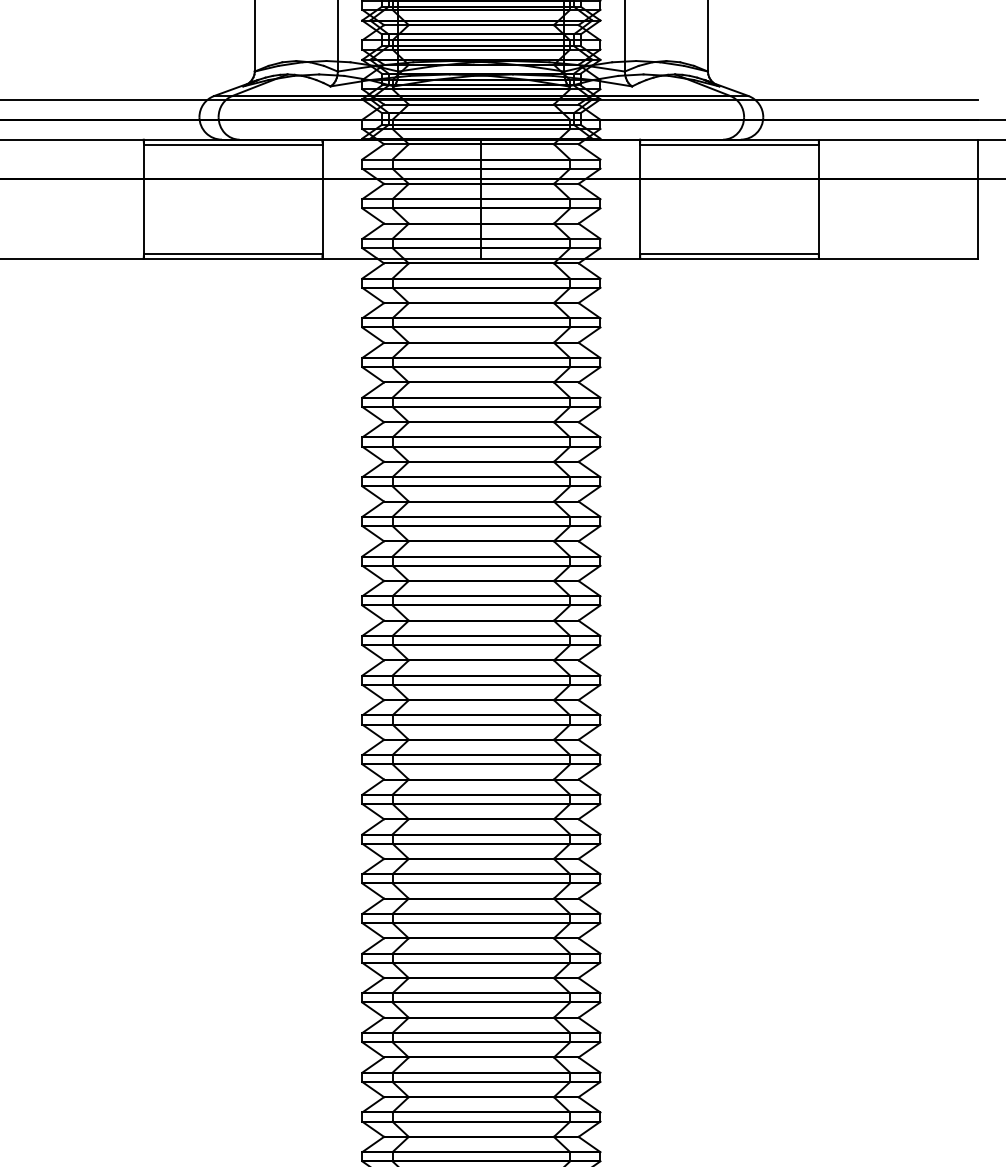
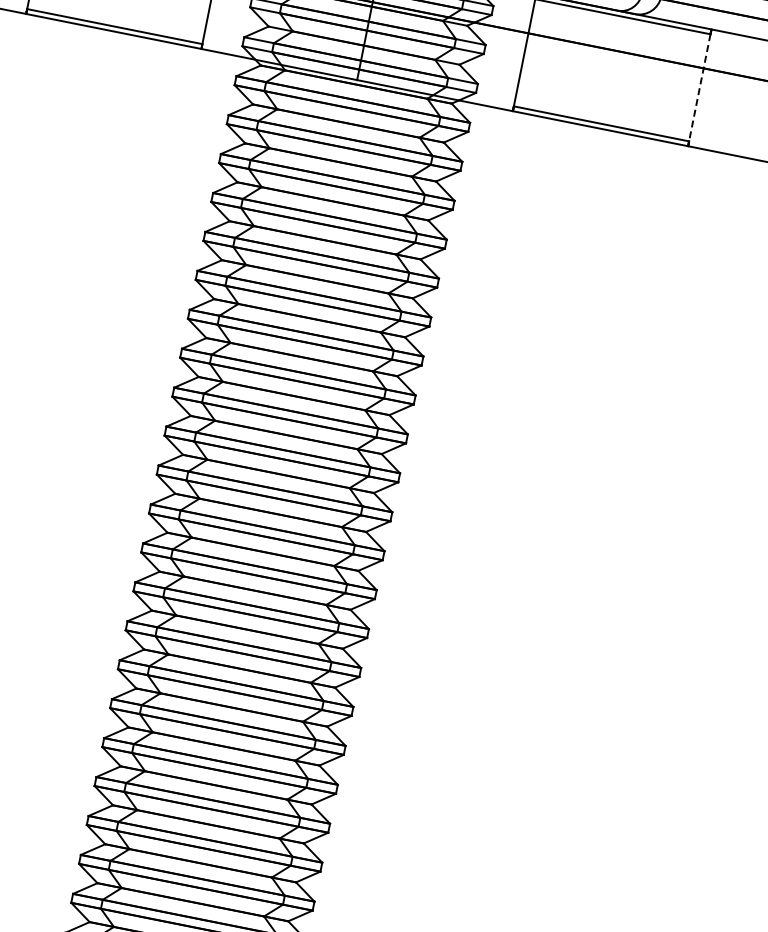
line: (818, 199) -> (699, 88), solid -> dashed

